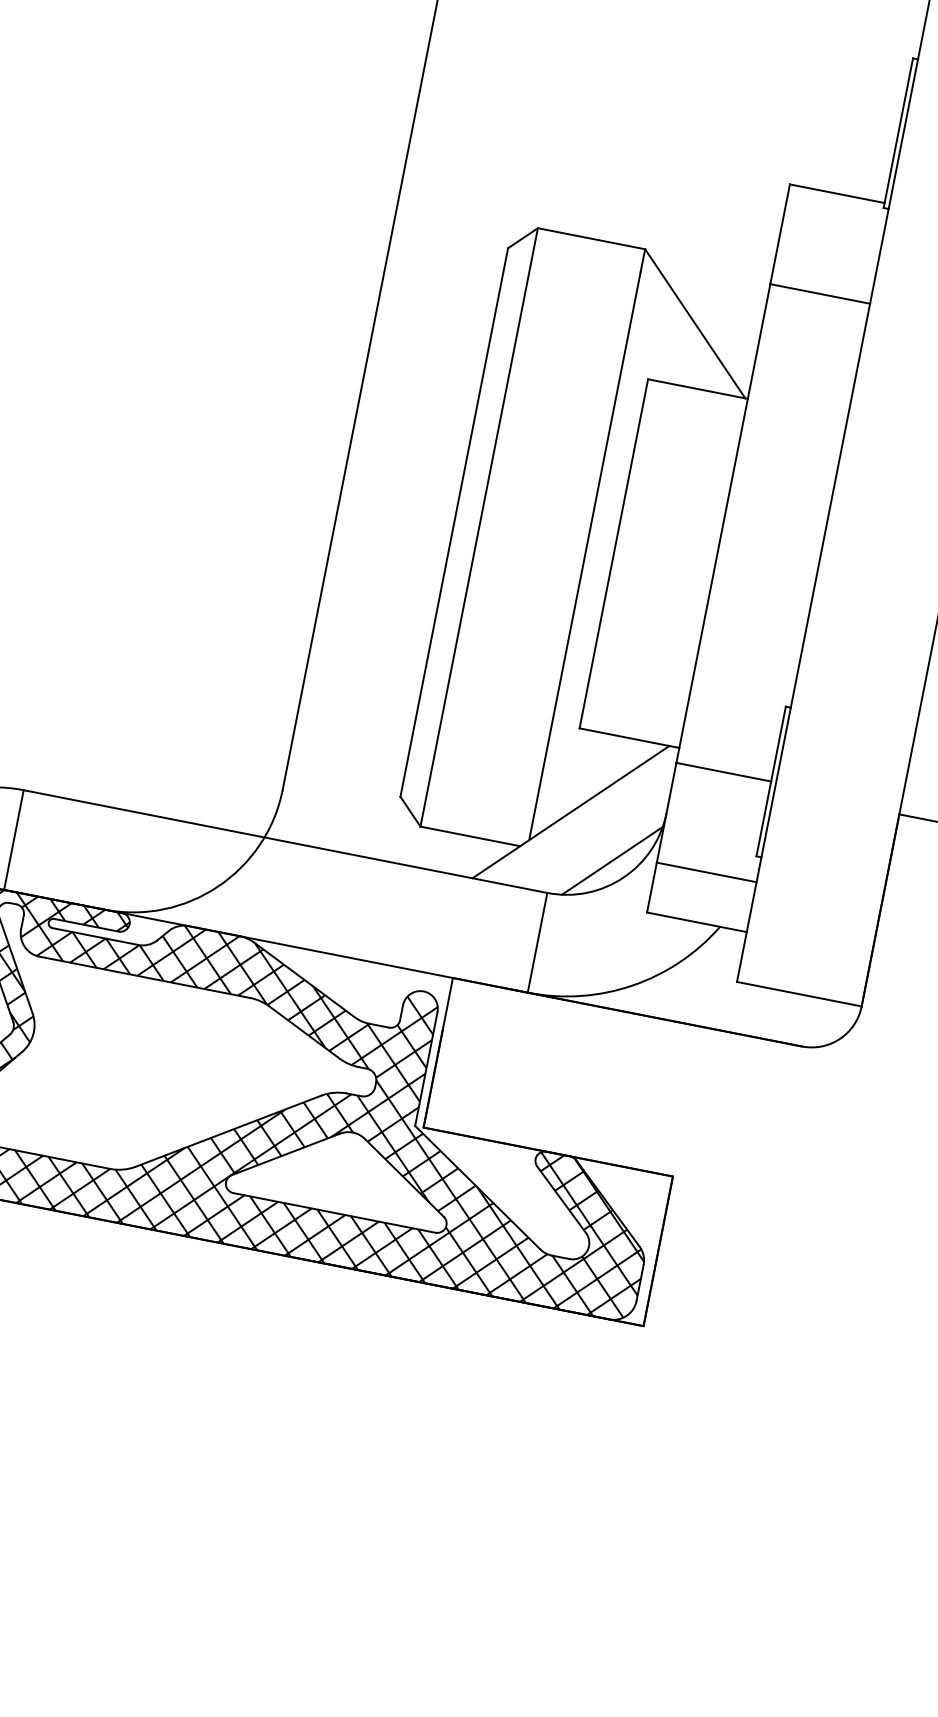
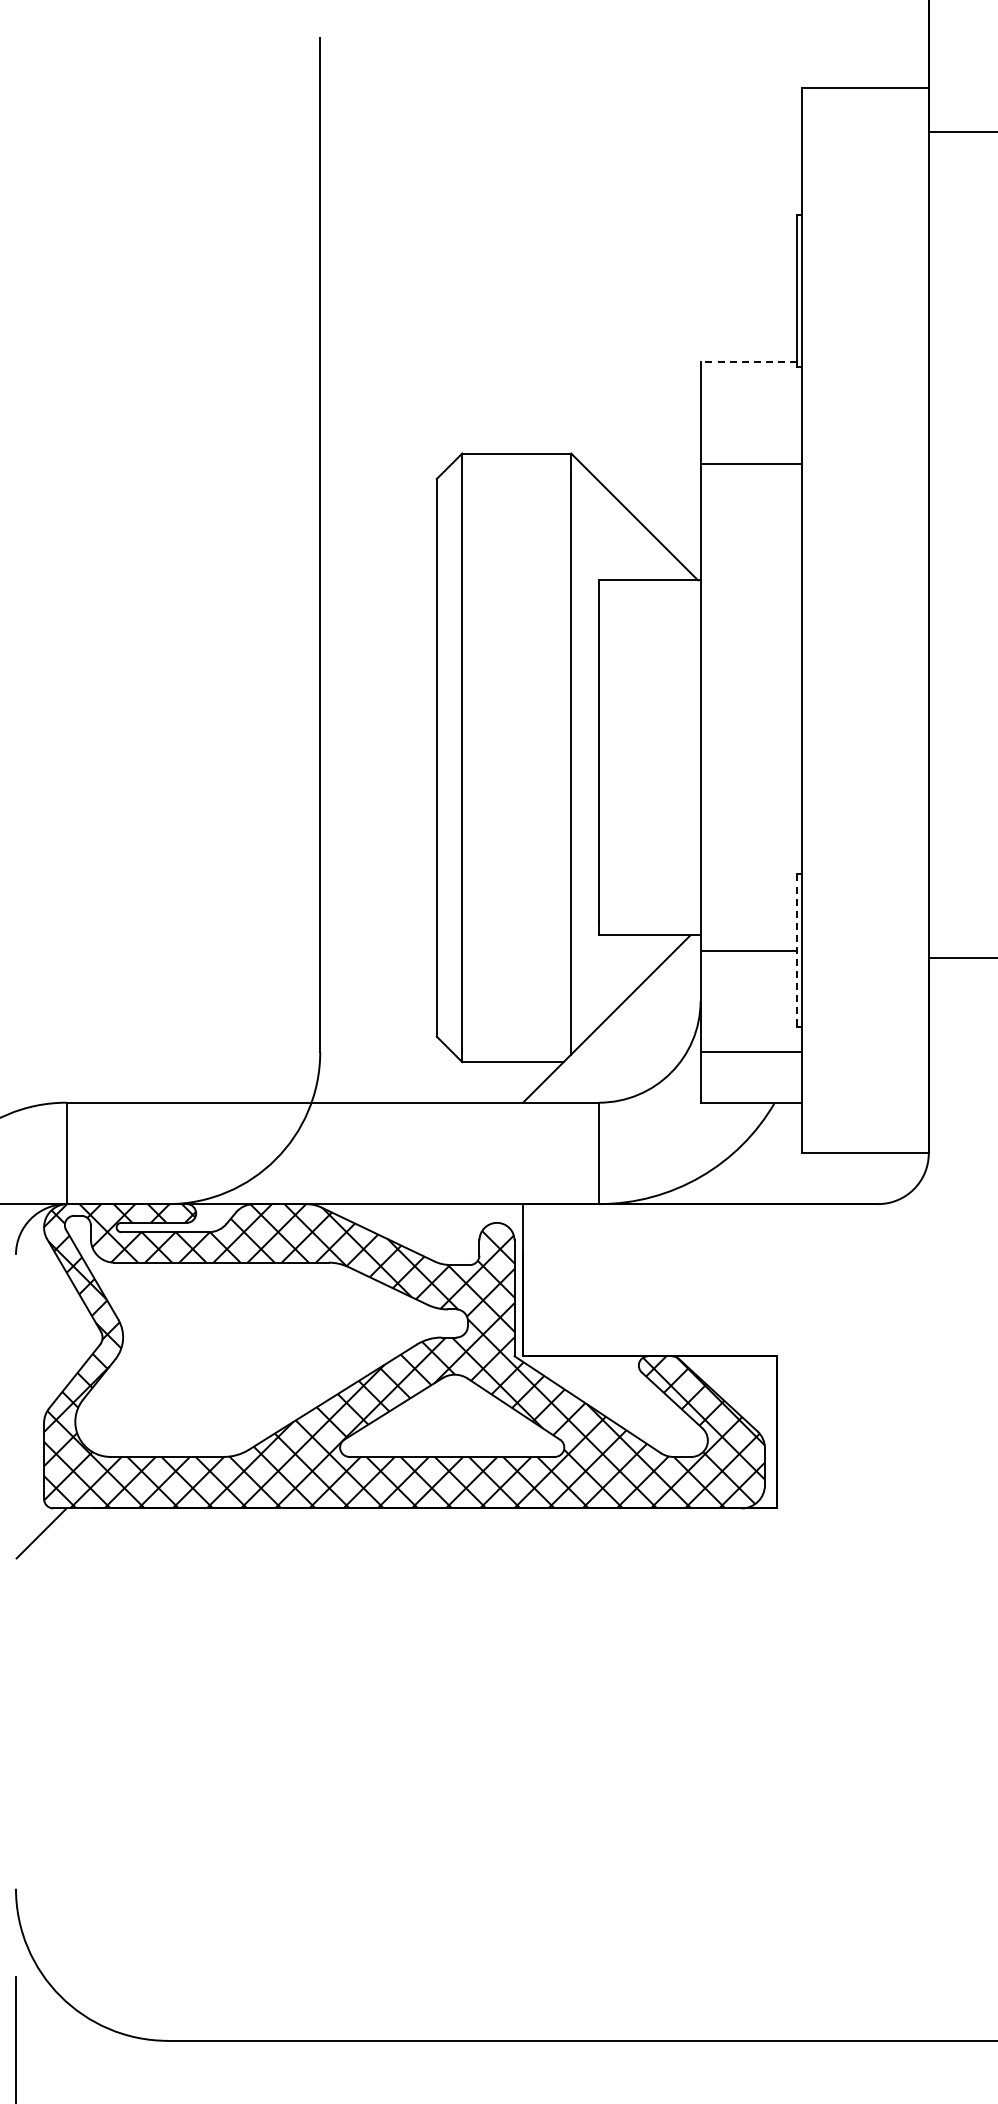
line: (836, 193) -> (748, 362), solid -> dashed
line: (770, 782) -> (796, 951), solid -> dashed
line: (612, 860) -> (656, 1058), removed

